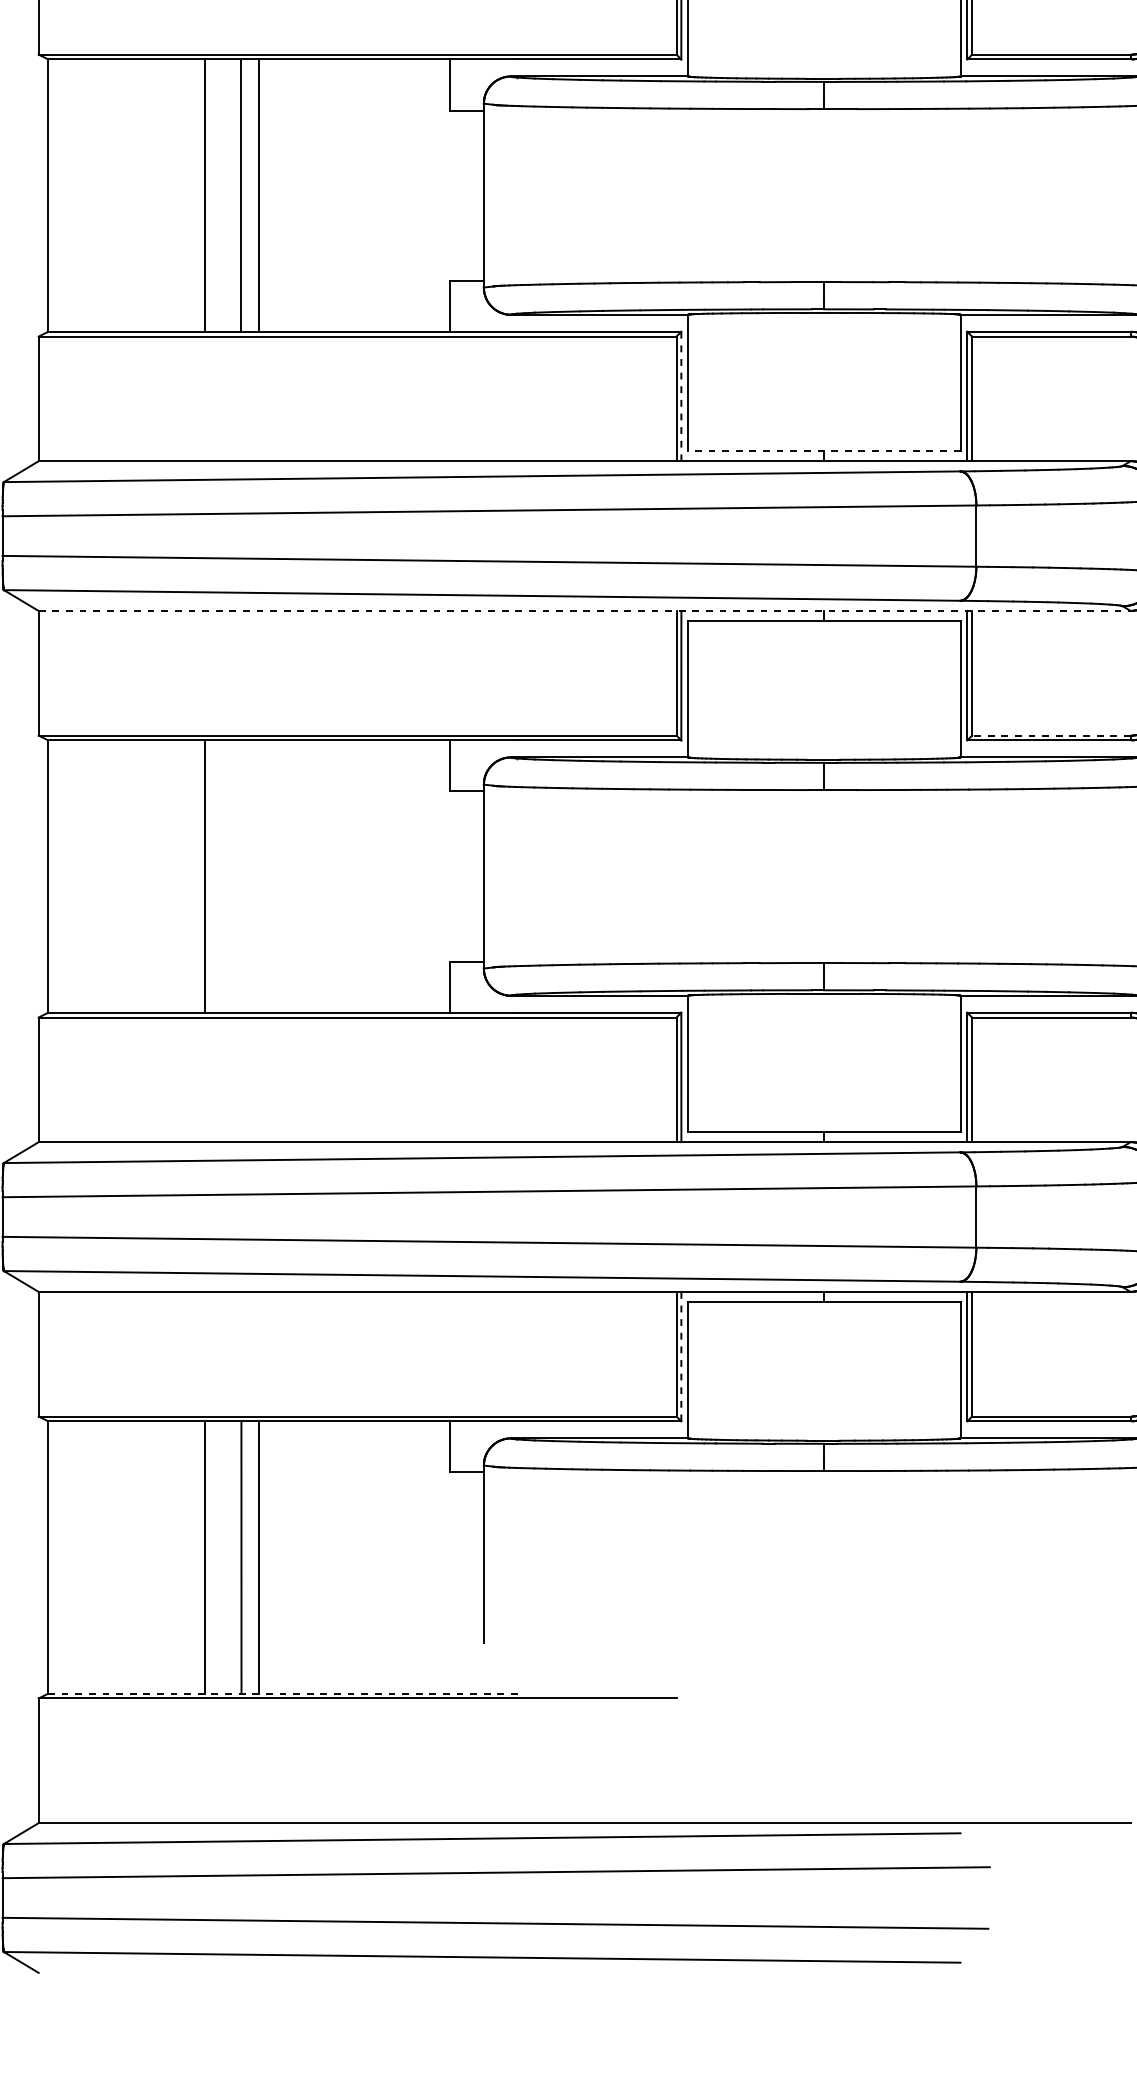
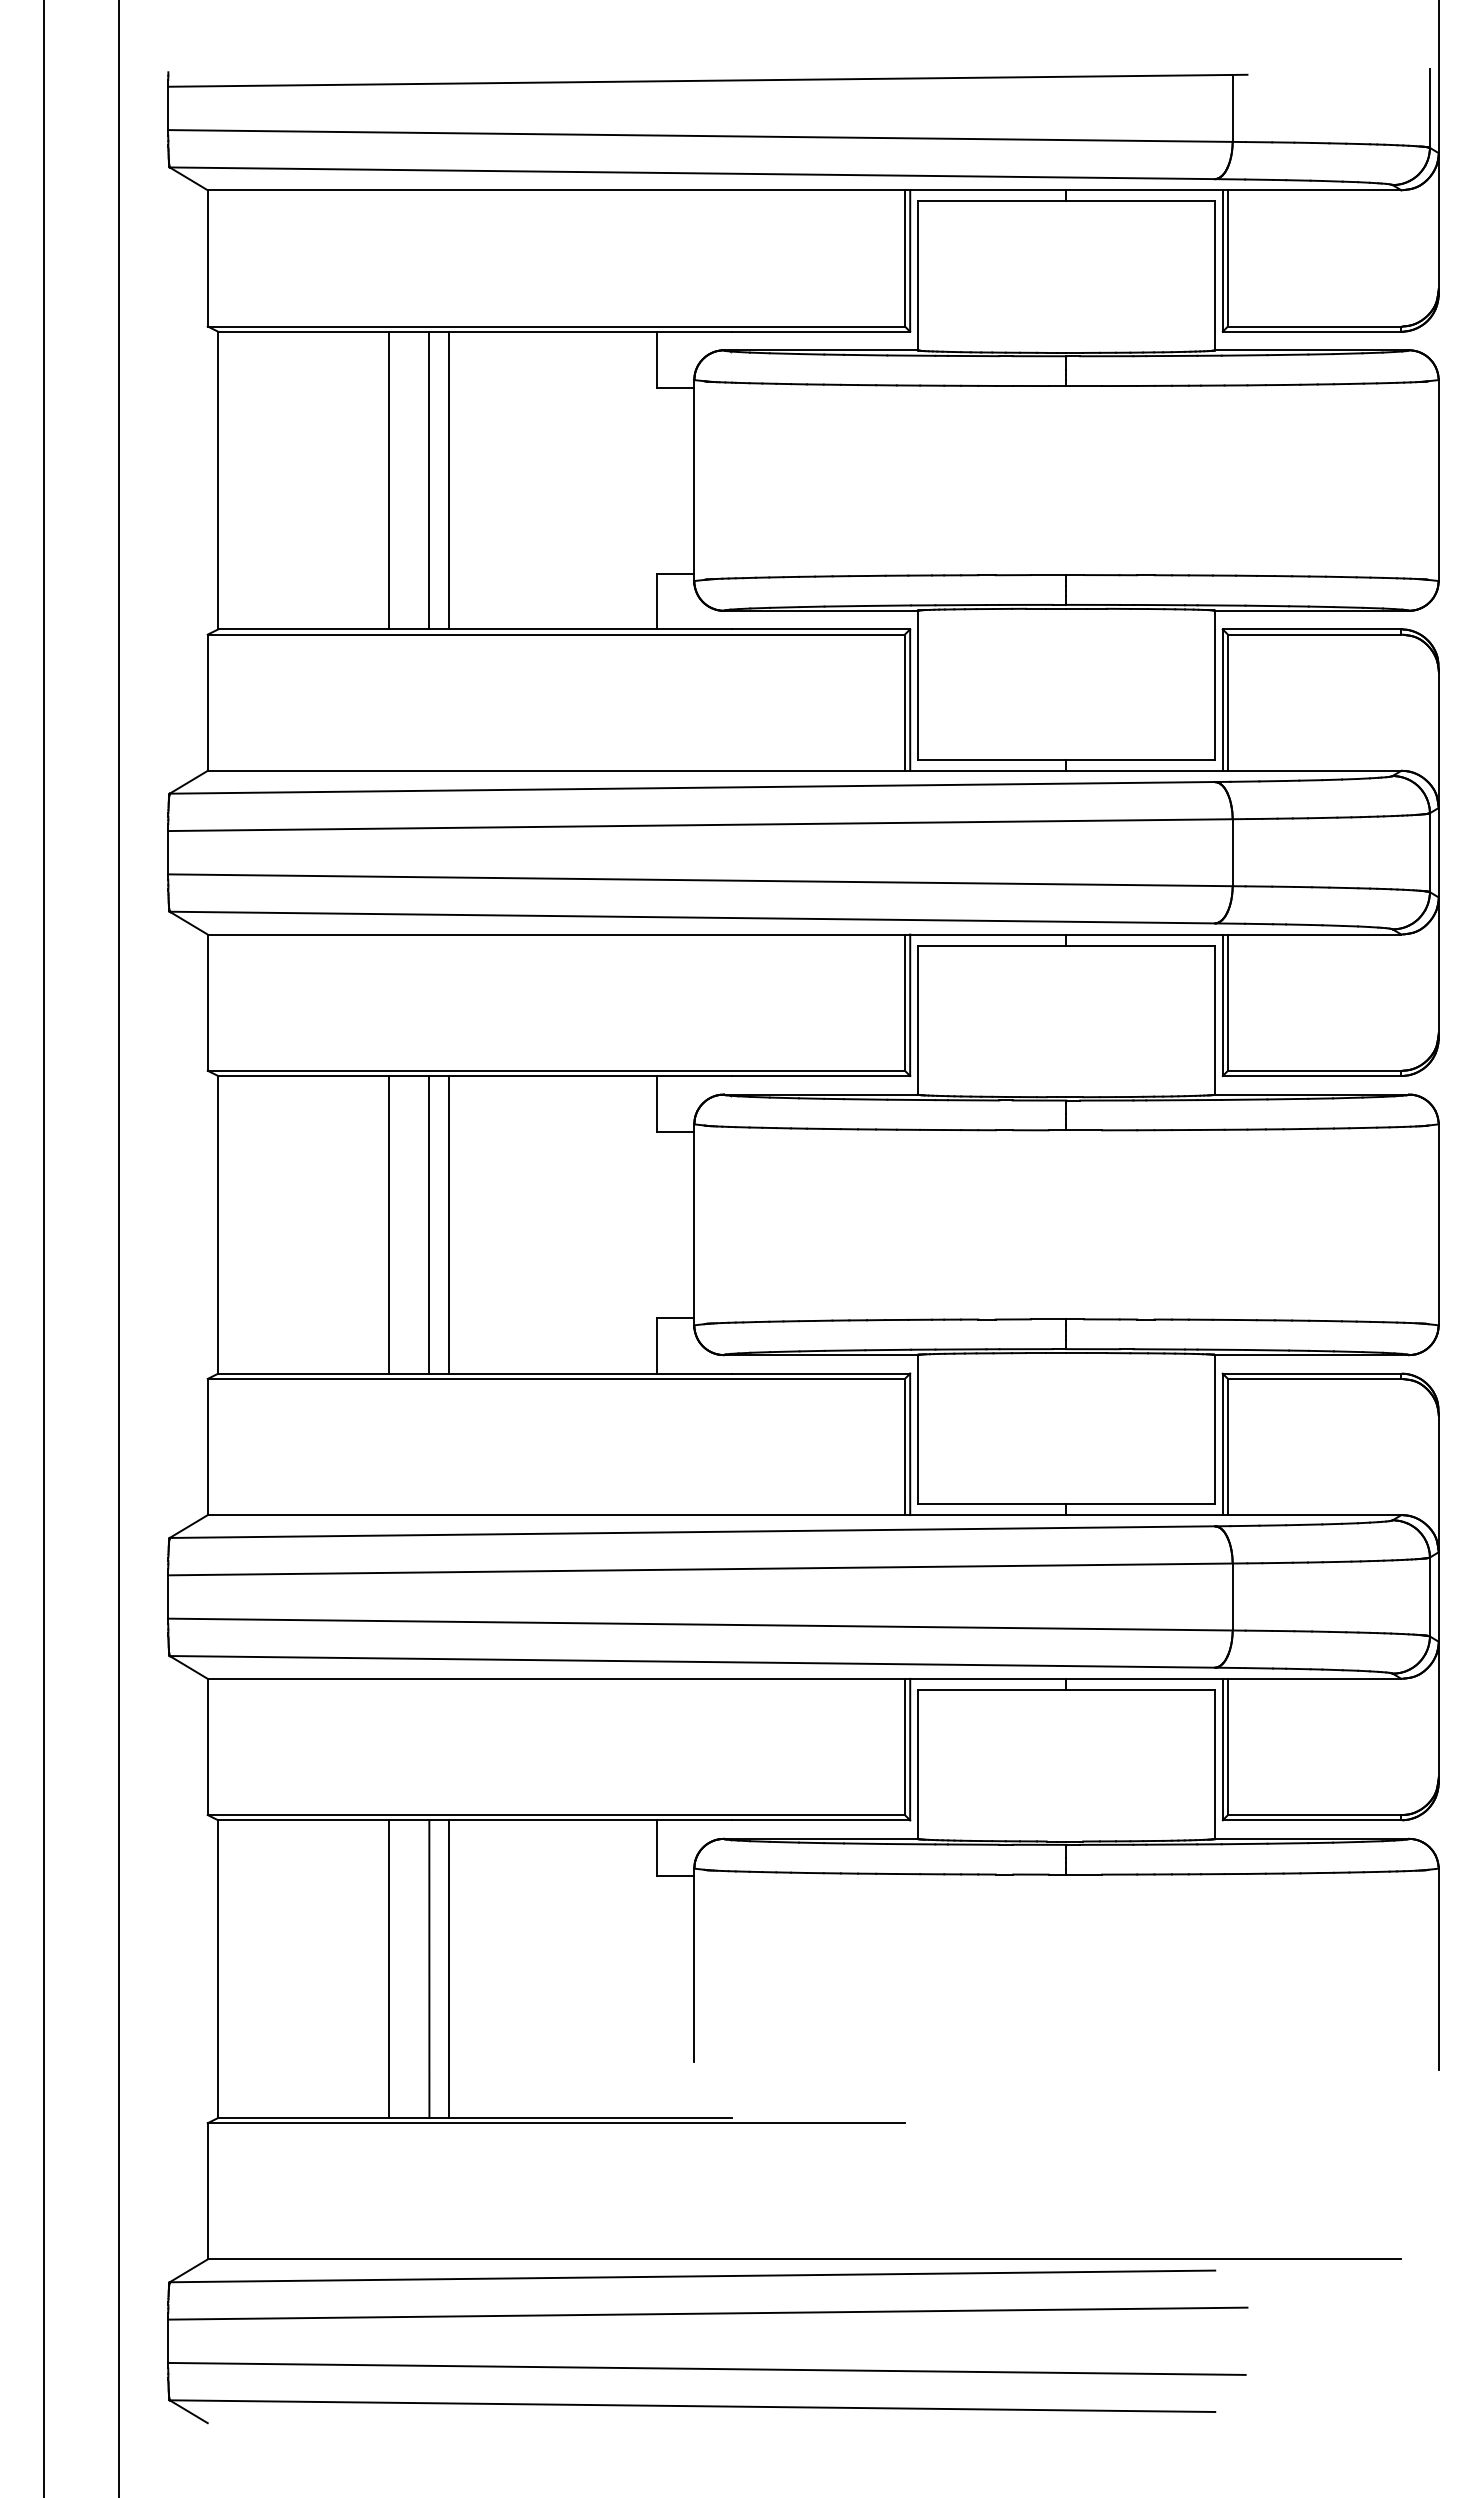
line: (681, 396) -> (910, 700), dashed -> solid
line: (824, 450) -> (1066, 759), dashed -> solid
line: (584, 610) -> (804, 934), dashed -> solid
line: (1051, 735) -> (1314, 1070), dashed -> solid
line: (241, 876) -> (429, 1224), added
line: (258, 876) -> (448, 1224), added
line: (681, 1356) -> (910, 1749), dashed -> solid
line: (282, 1694) -> (474, 2118), dashed -> solid

